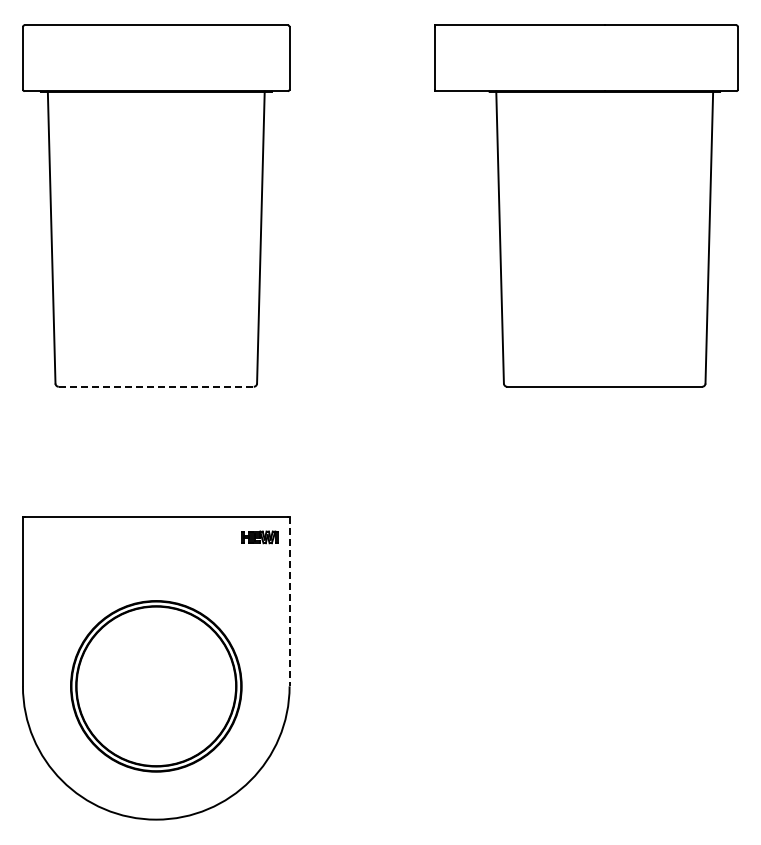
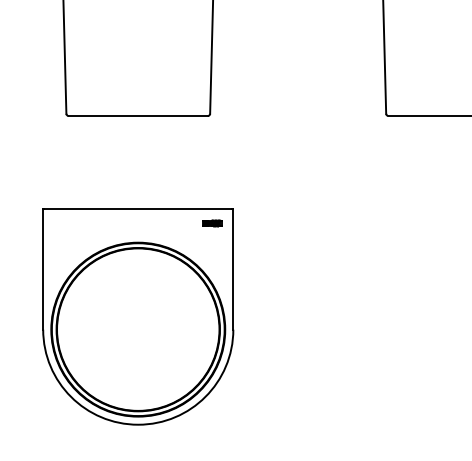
line: (156, 386) -> (138, 115), dashed -> solid
part: (259, 537) -> (211, 223), size x0.71
line: (289, 601) -> (233, 269), dashed -> solid
part: (156, 686) -> (138, 329), size x1.43

